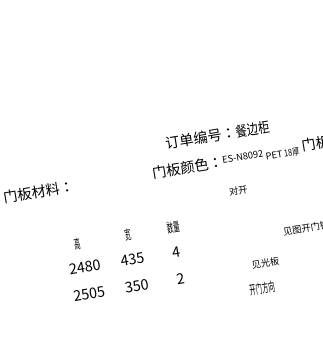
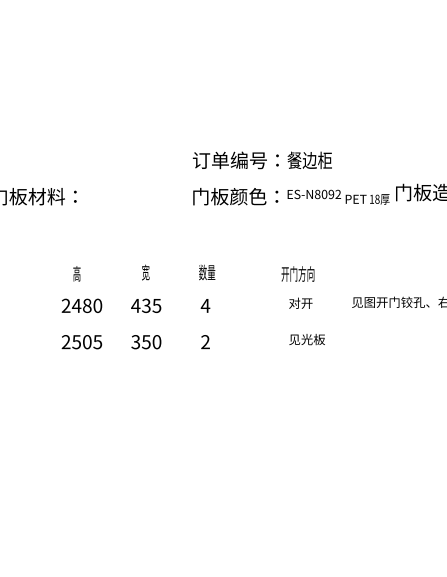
text: (216, 134) -> (261, 160), moved
text: (237, 189) -> (300, 302), moved
text: (264, 262) -> (306, 339), moved
text: (261, 287) -> (297, 273), moved

